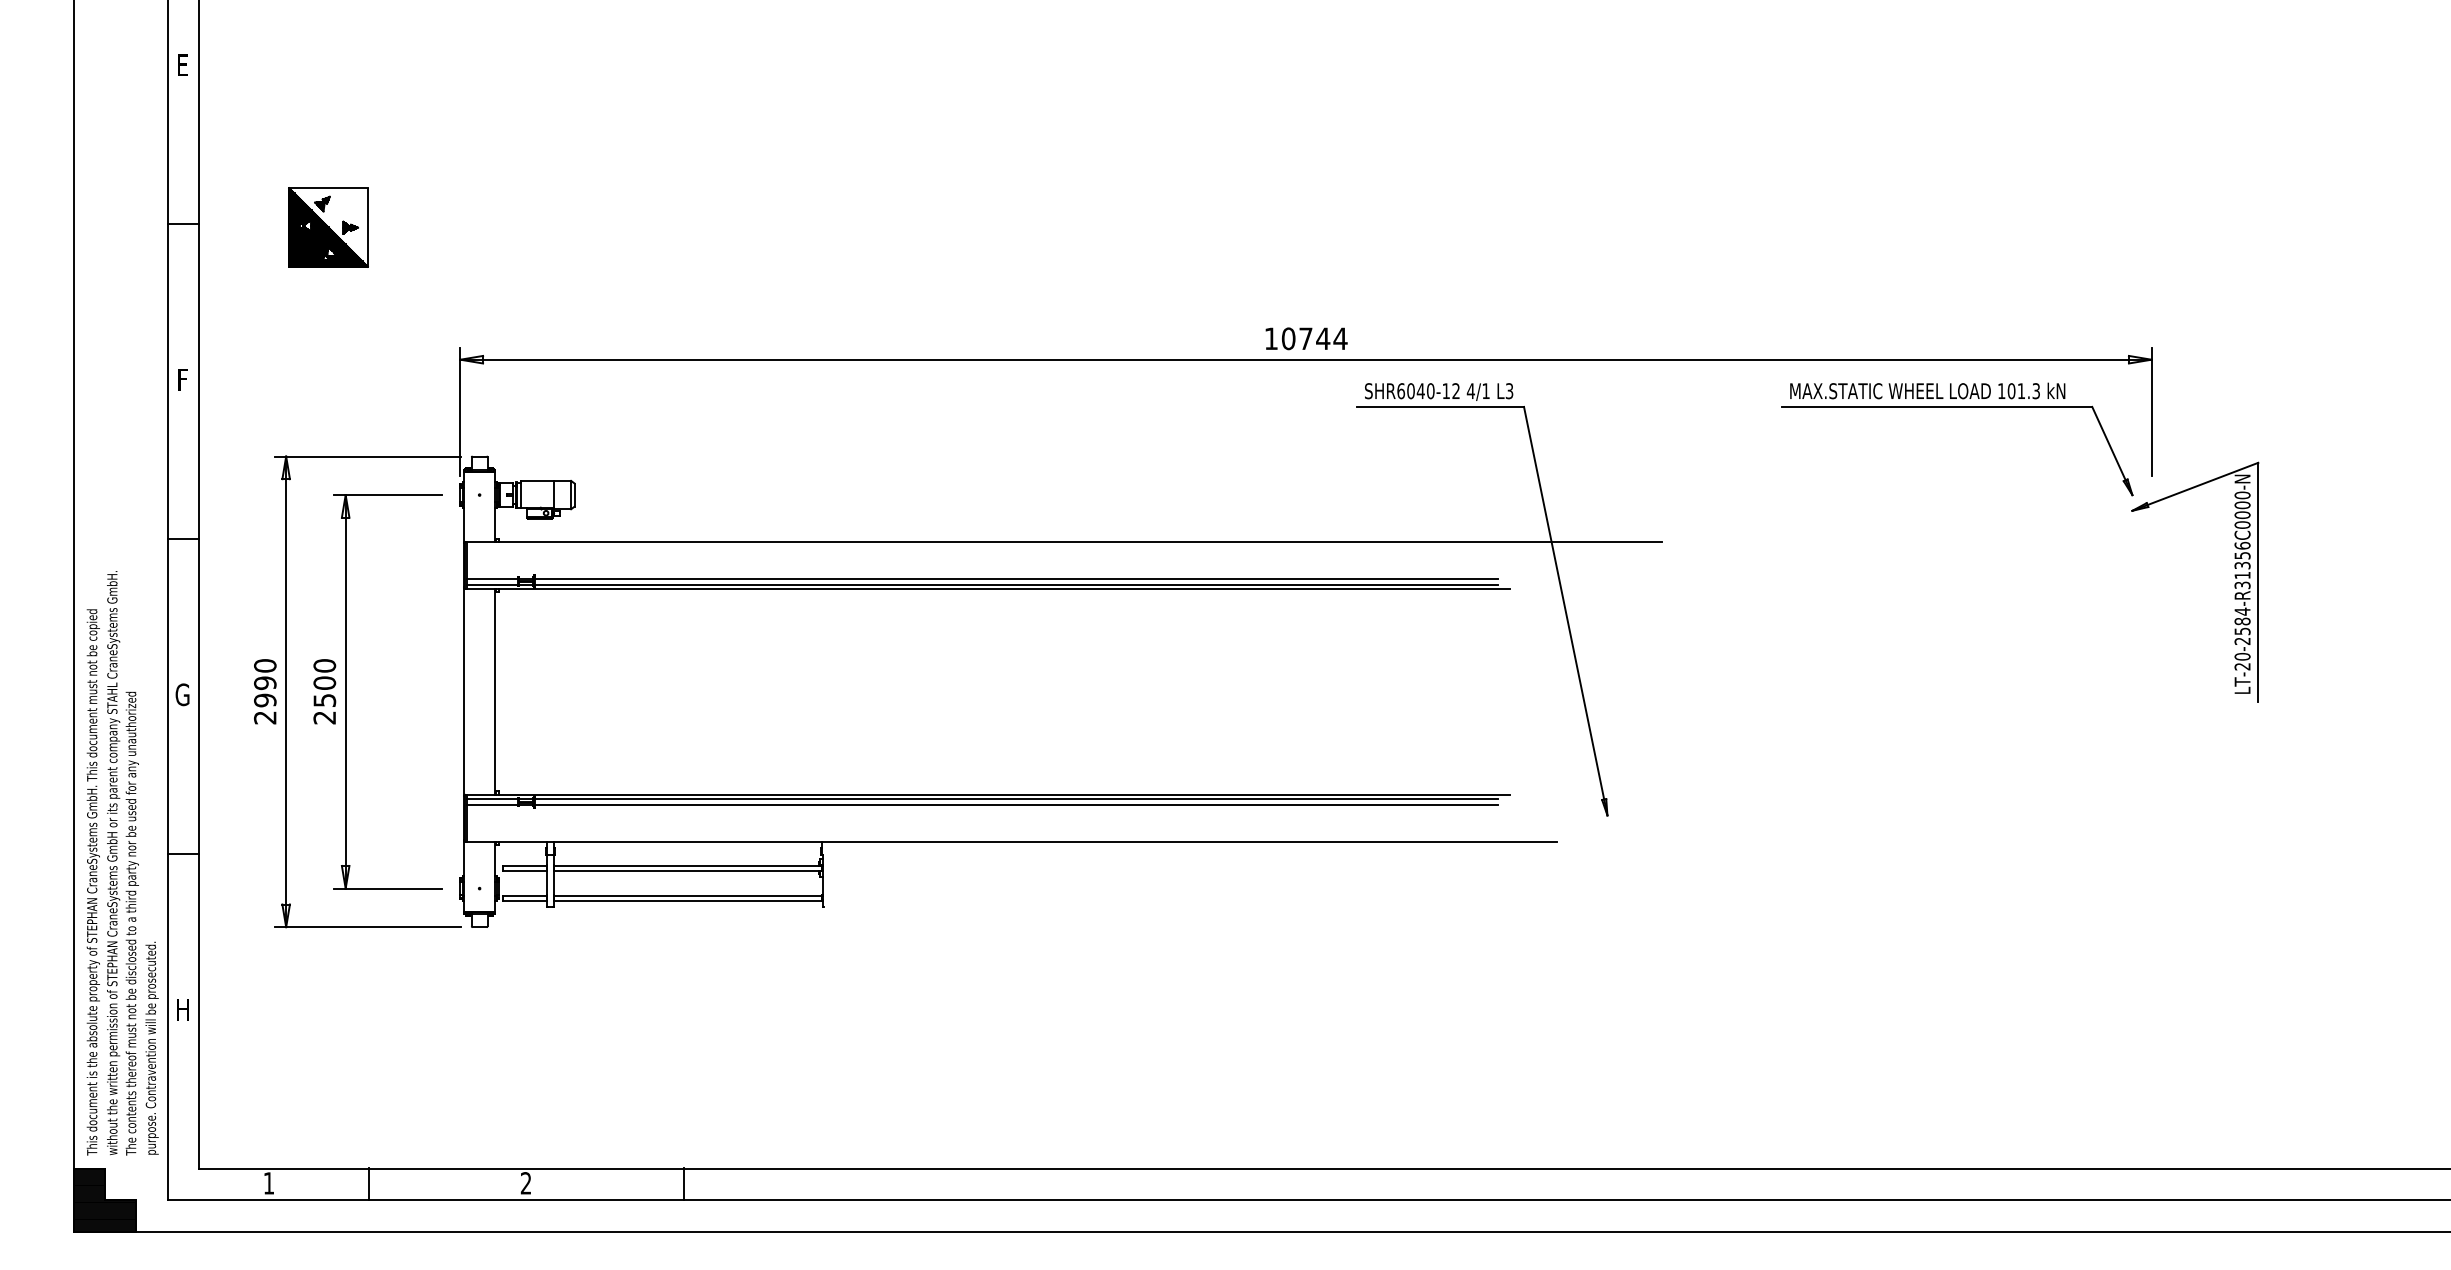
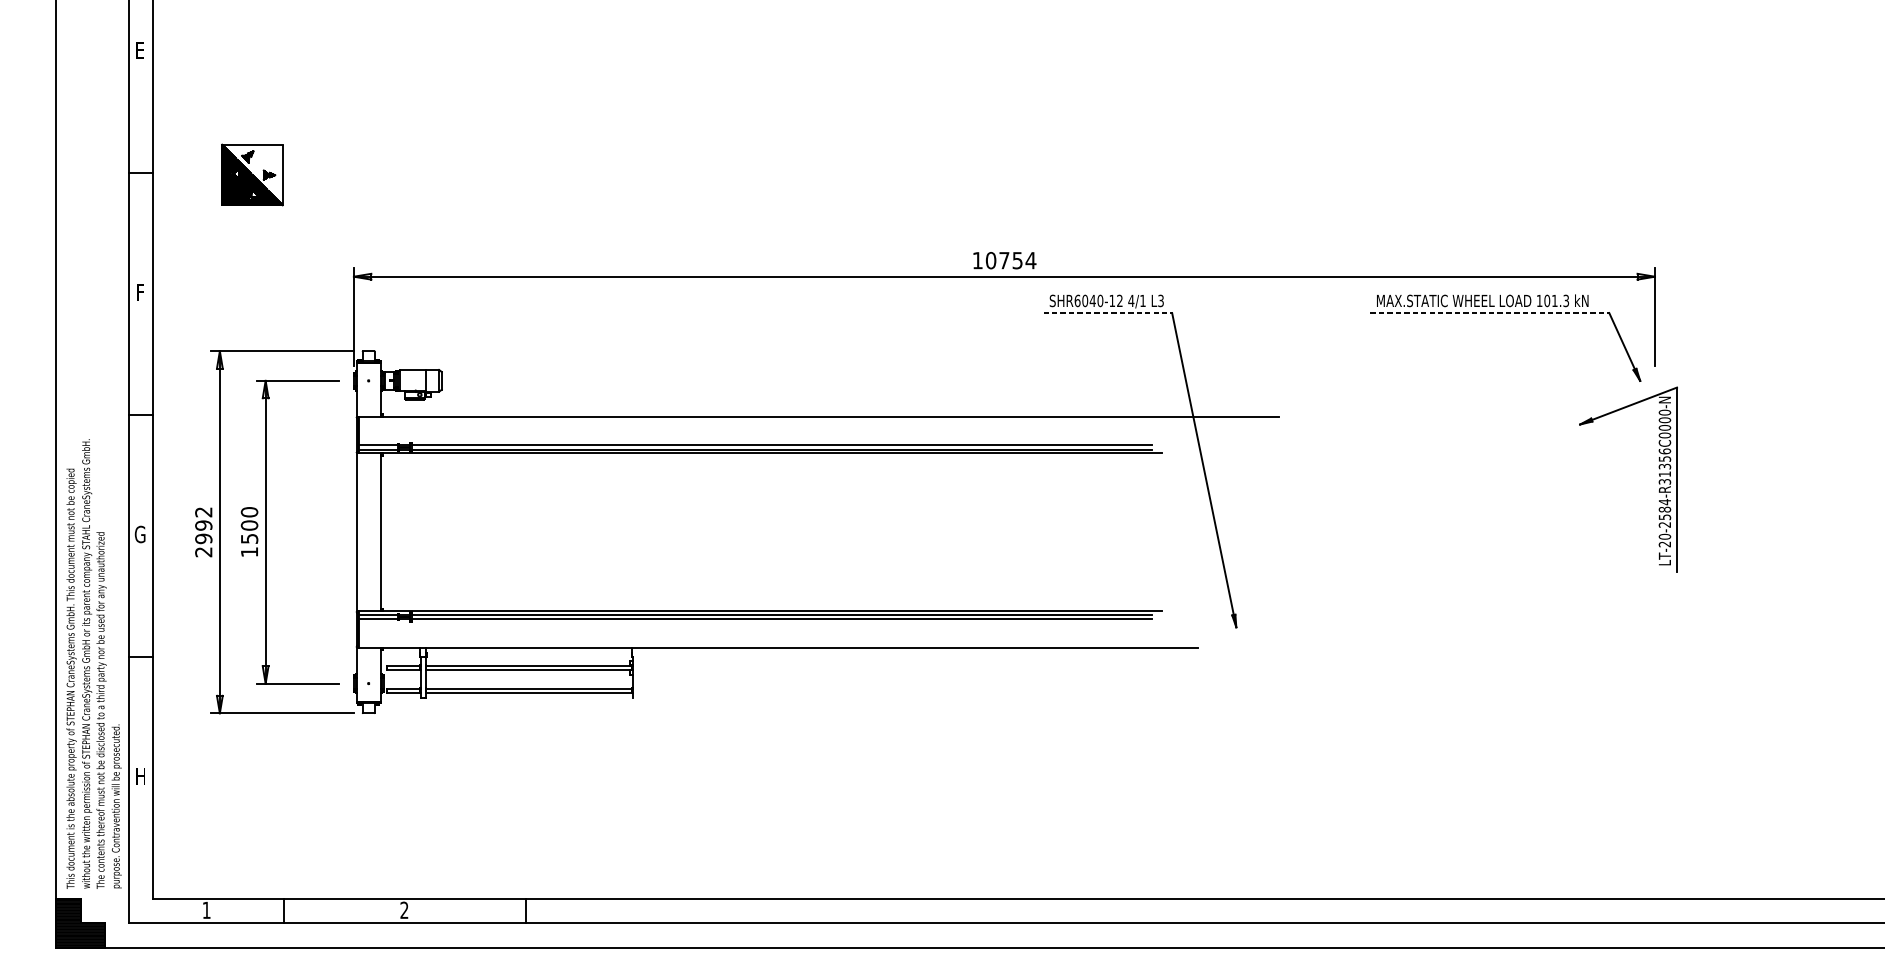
text: (1323, 338) -> (1017, 260), 10744 -> 10754
line: (1440, 406) -> (1107, 312), solid -> dashed
line: (1937, 406) -> (1490, 312), solid -> dashed
part: (2234, 584) -> (1658, 481), moved
text: (265, 665) -> (203, 511), 2990 -> 2992
text: (324, 717) -> (249, 551), 2500 -> 1500

